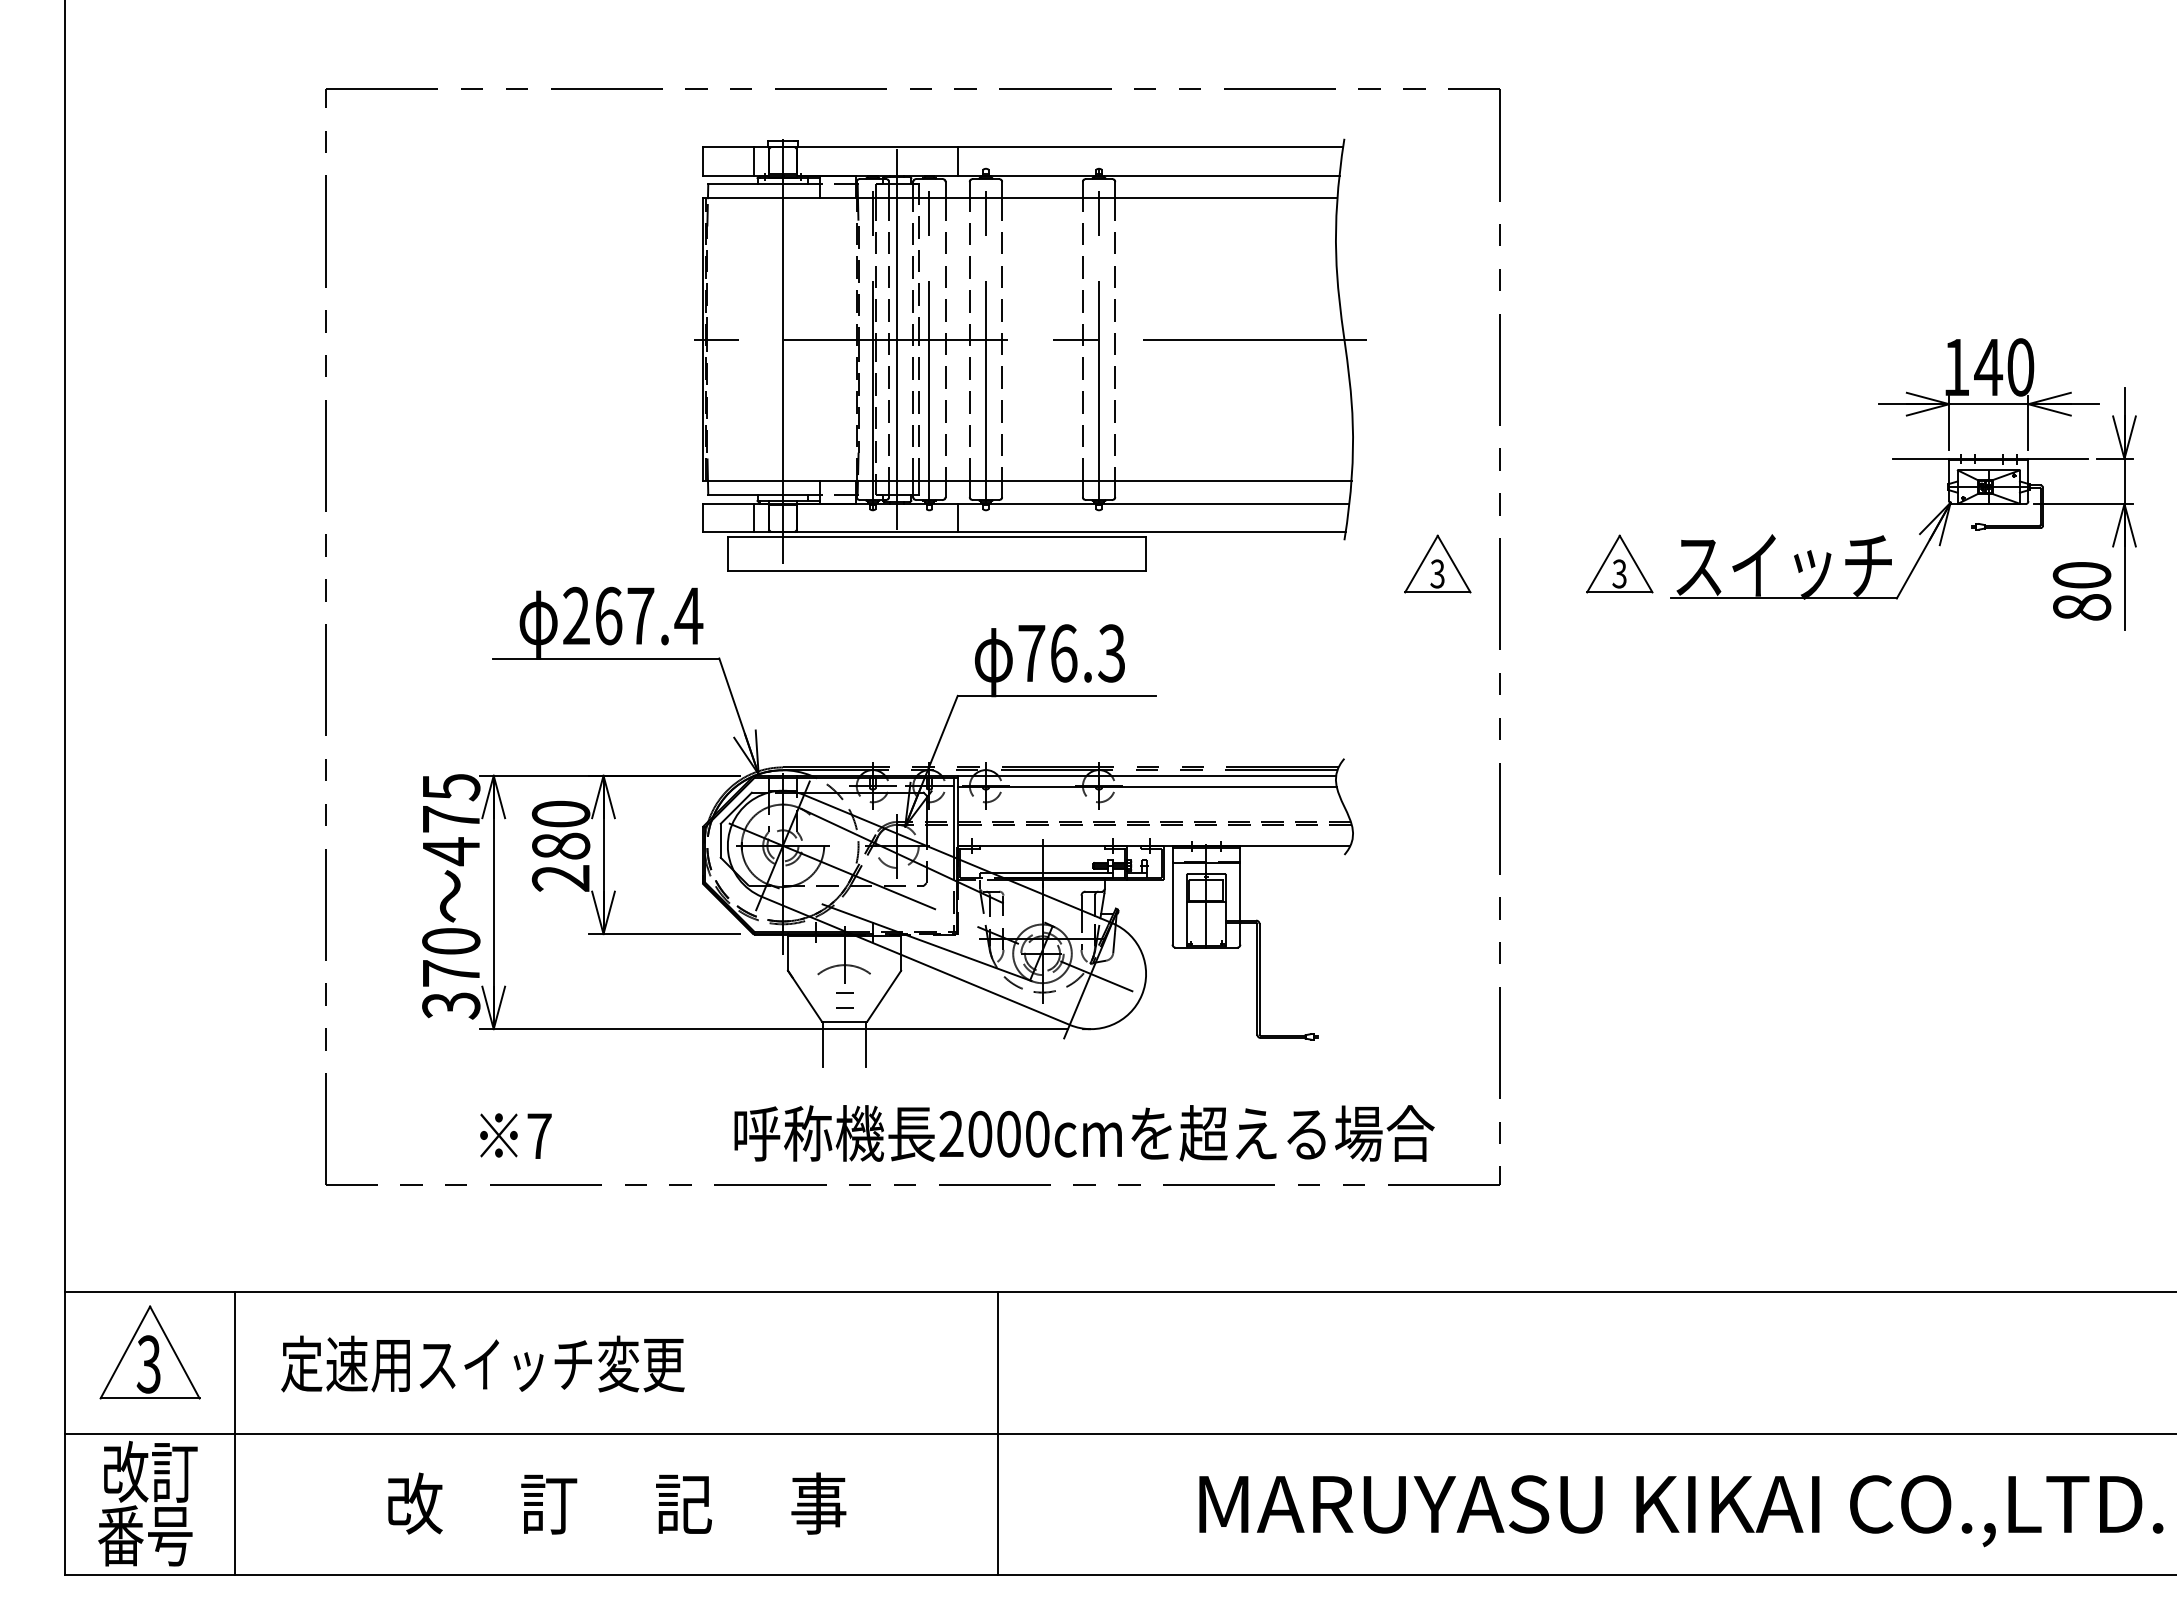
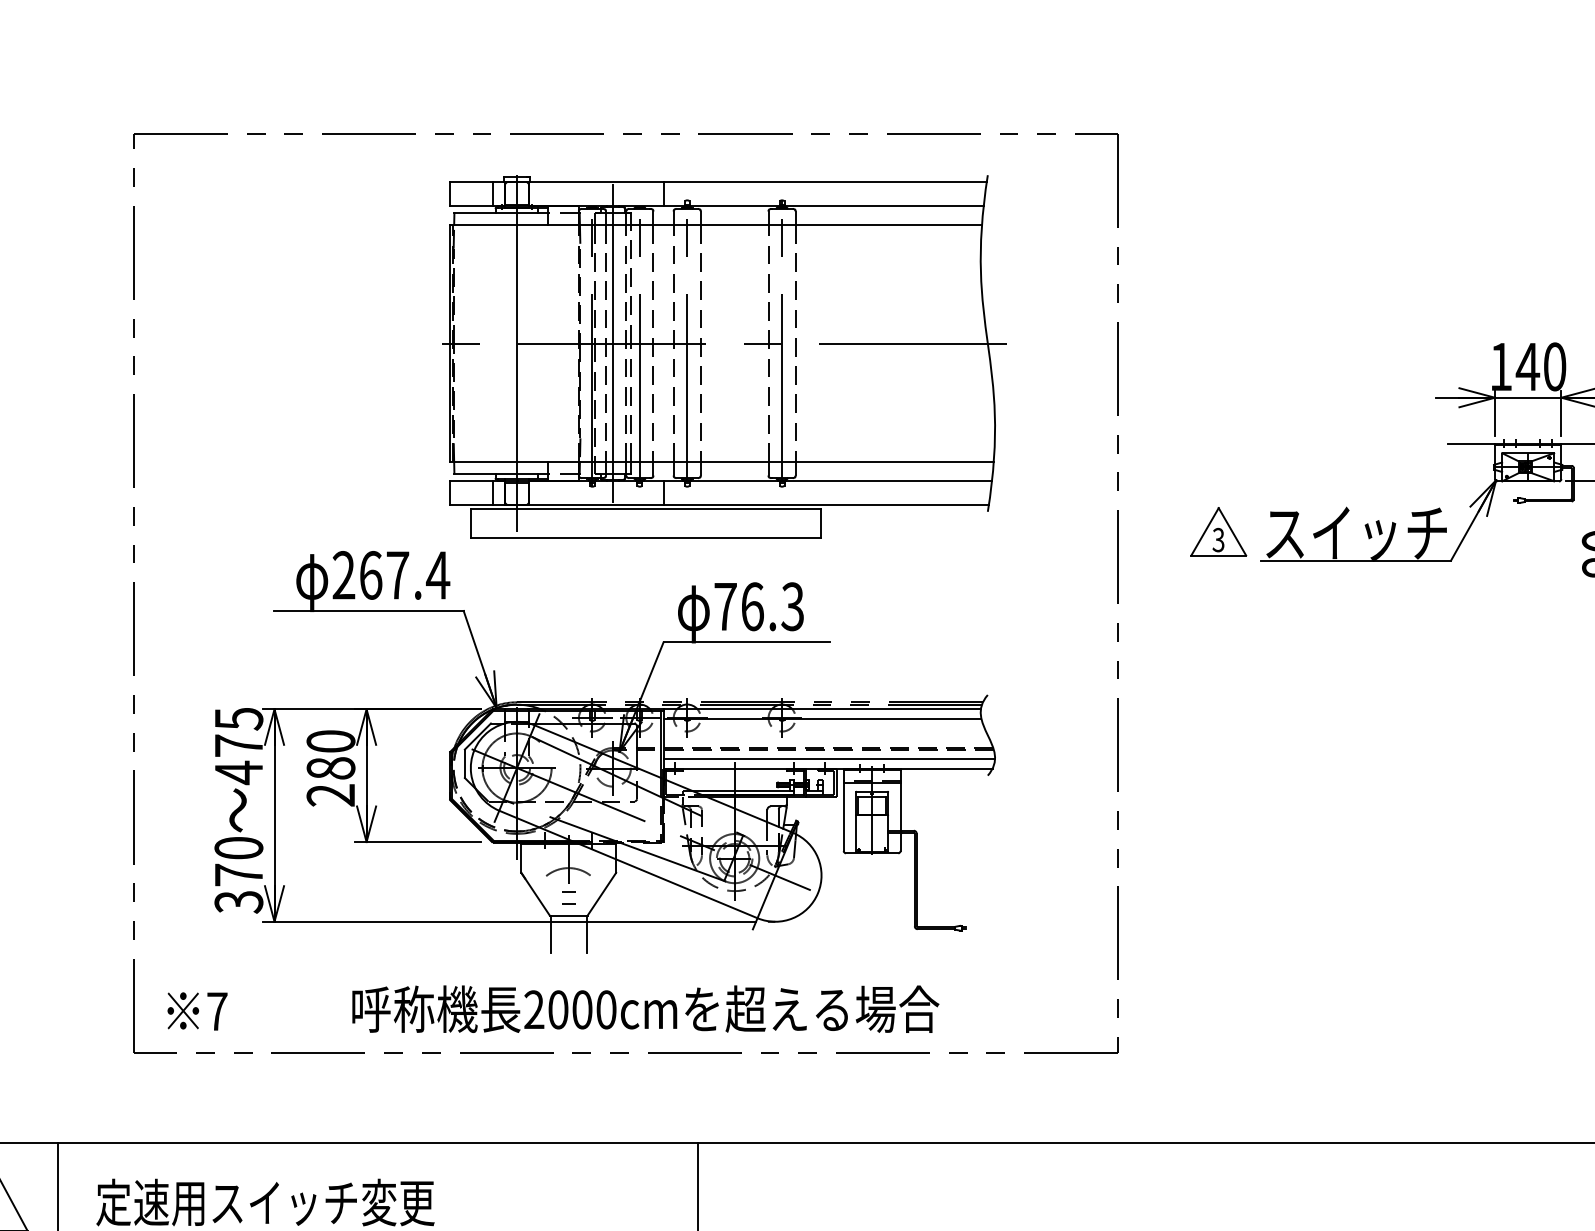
part: (1437, 563) -> (1065, 531), removed
line: (1155, 835) -> (829, 759), added
text: (1084, 1133) -> (645, 1009), moved
text: (515, 1135) -> (197, 1010), moved

